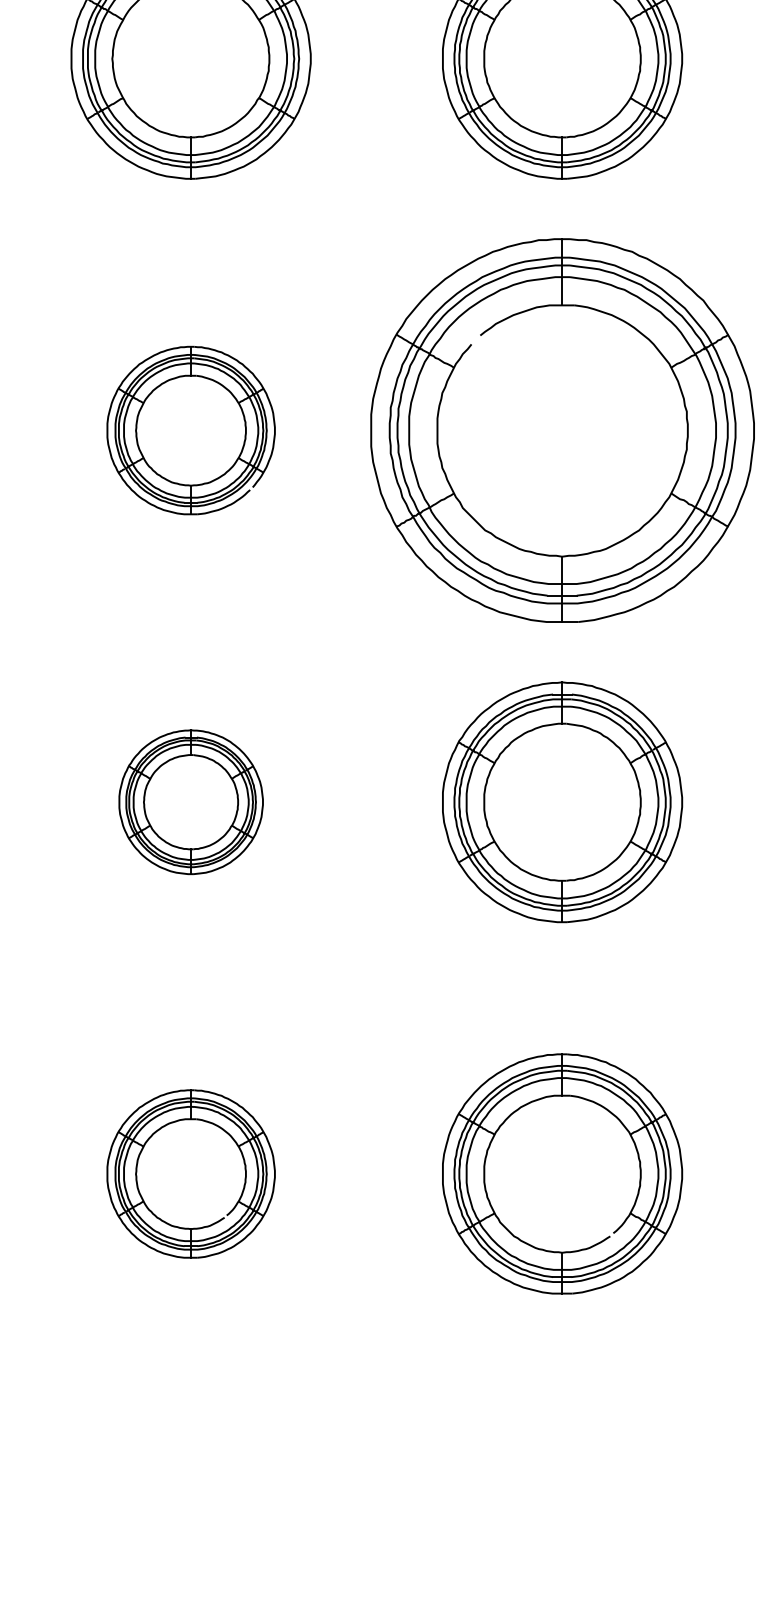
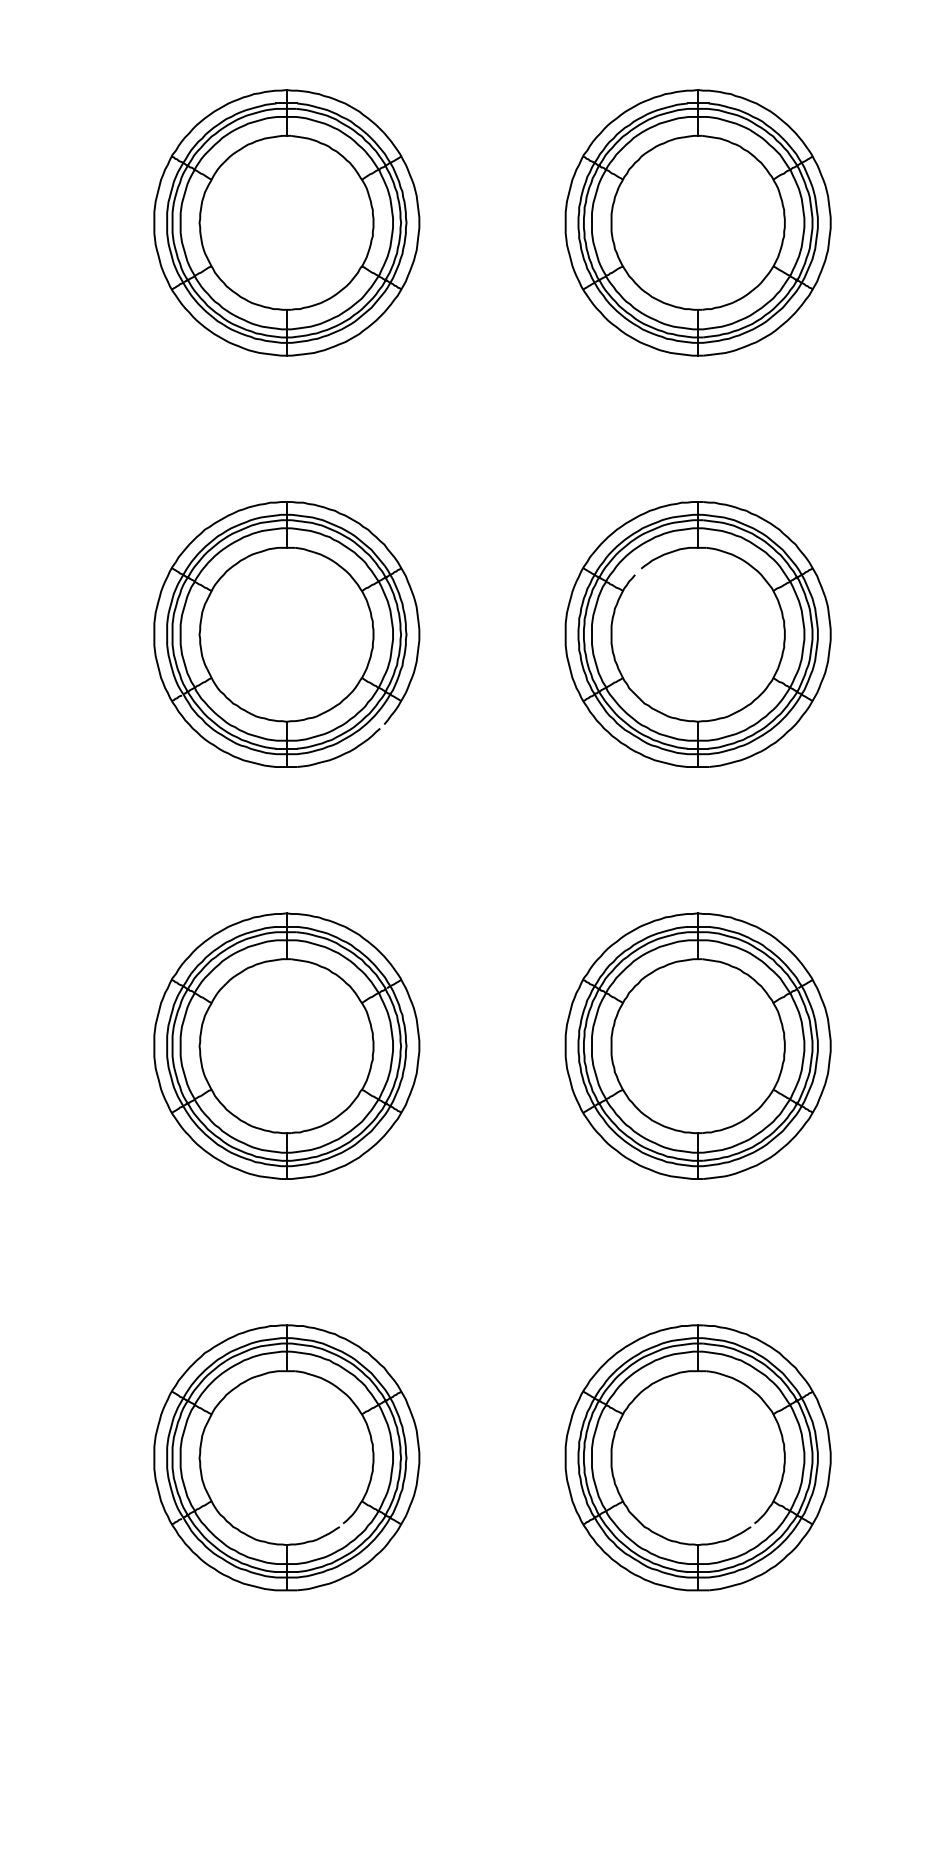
part: (190, 430) -> (286, 634), size x1.43
part: (561, 430) -> (697, 634), size x0.62
part: (190, 801) -> (286, 1045), size x1.67
part: (190, 1173) -> (286, 1457), size x1.43

